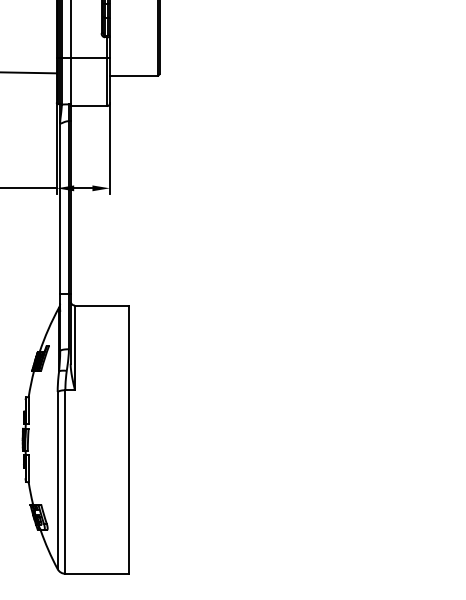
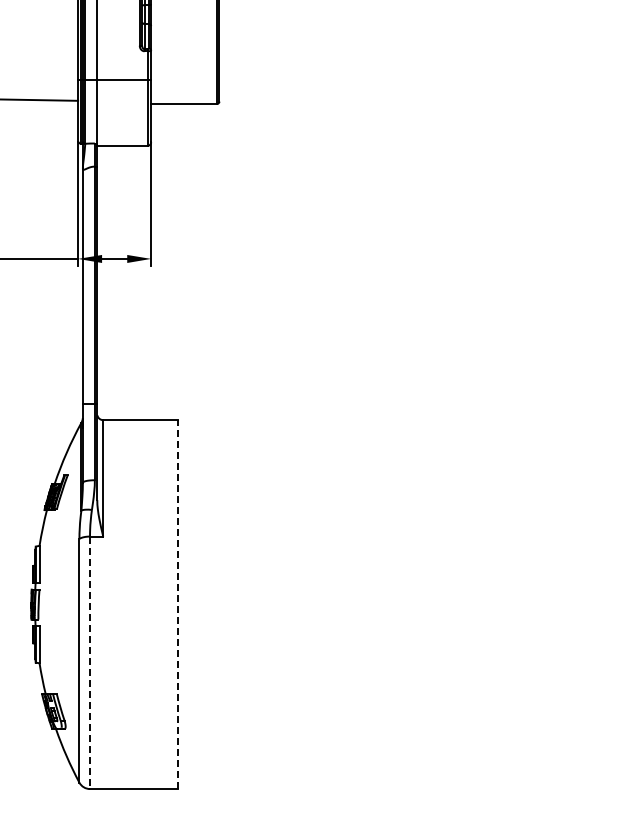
line: (129, 439) -> (177, 604), solid -> dashed
line: (65, 482) -> (90, 663), solid -> dashed

